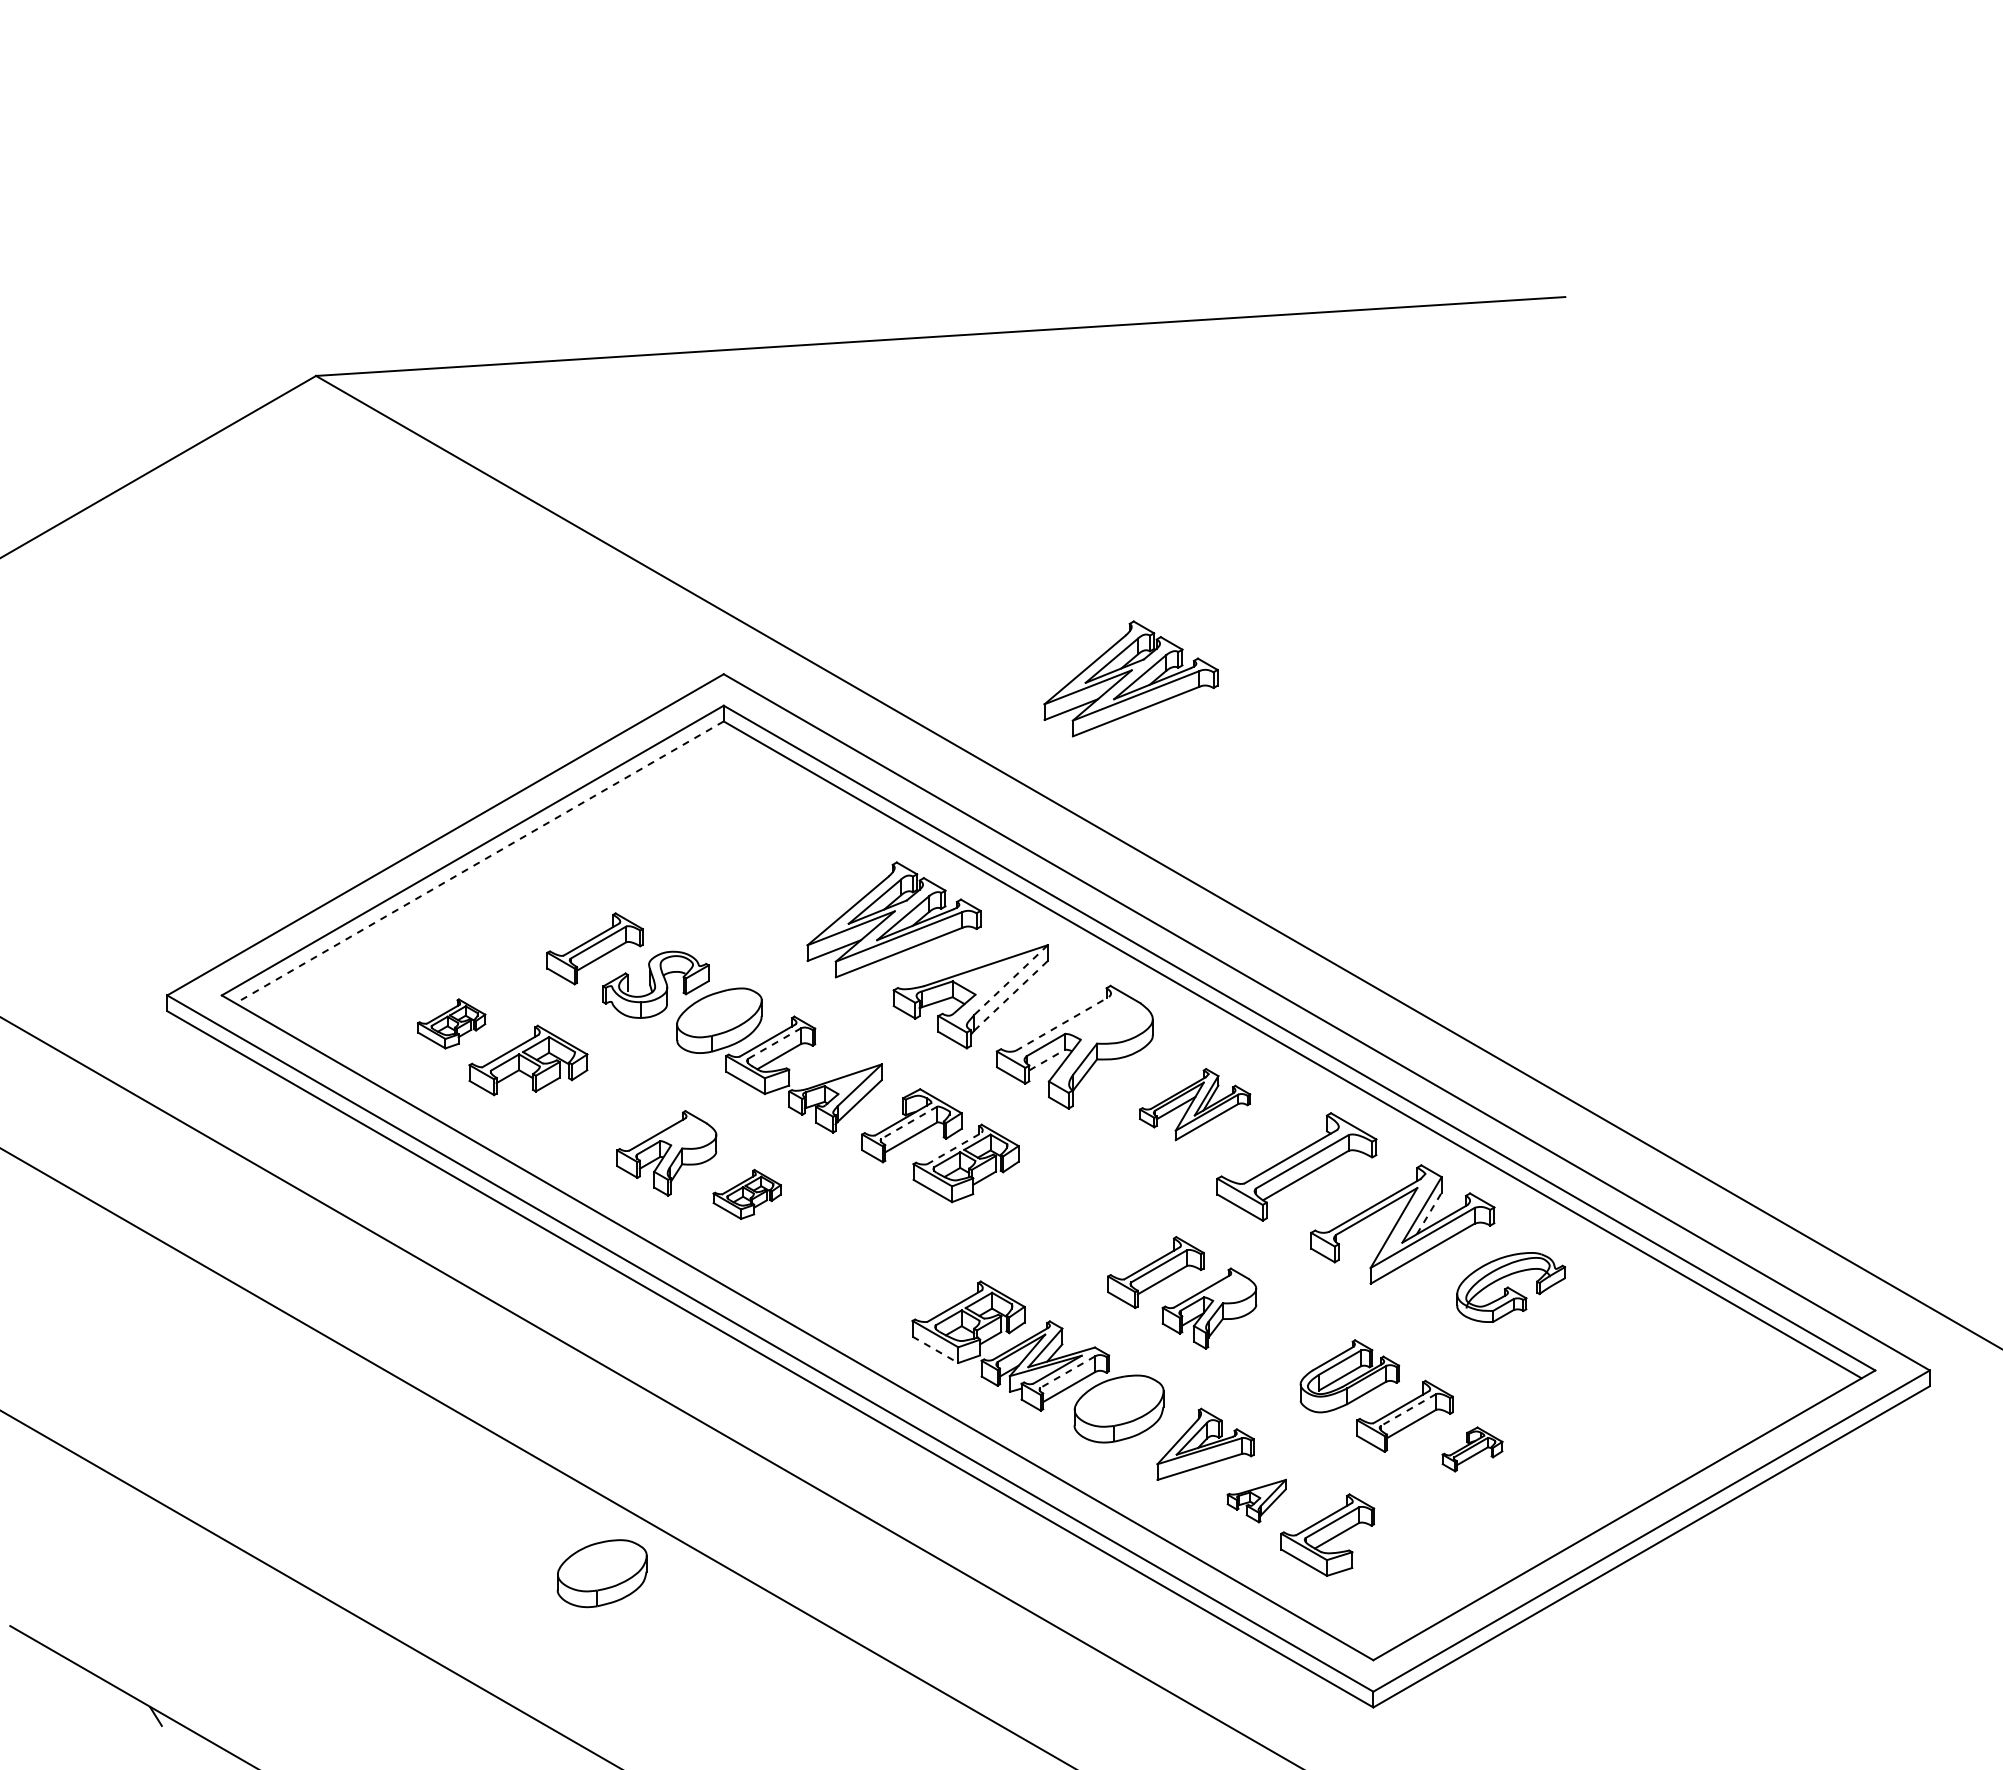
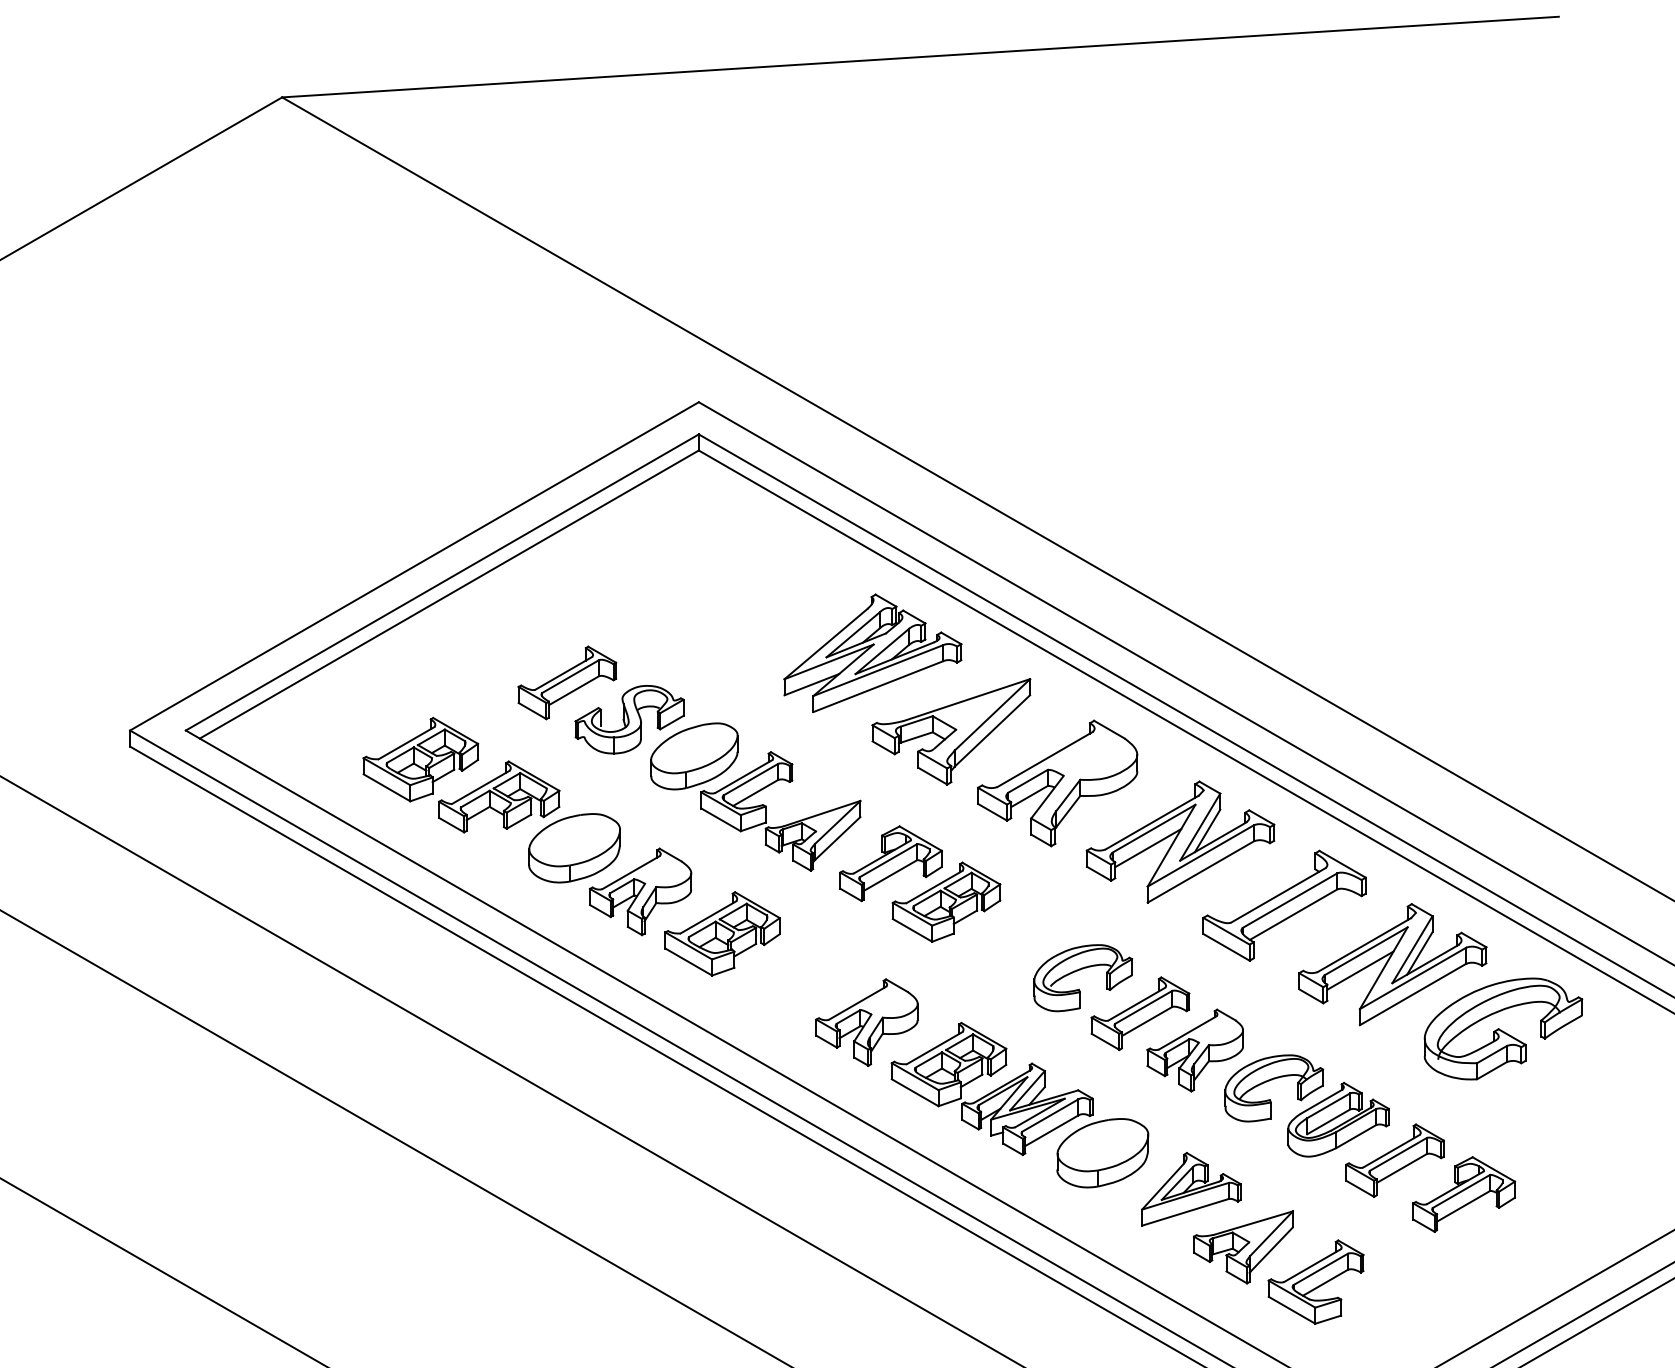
part: (1130, 678) -> (1114, 406), removed
line: (479, 862) -> (449, 594), dashed -> solid
line: (1011, 980) -> (992, 715), dashed -> solid
line: (1011, 995) -> (992, 730), dashed -> solid
part: (451, 1023) -> (420, 759), size x1.67
line: (1062, 1023) -> (1045, 759), dashed -> solid
line: (774, 1043) -> (750, 779), dashed -> solid
line: (1047, 1060) -> (1029, 797), dashed -> solid
part: (1194, 1104) -> (1179, 841), size x1.67
line: (908, 1123) -> (887, 861), dashed -> solid
line: (954, 1148) -> (934, 886), dashed -> solid
part: (747, 1194) -> (723, 933), size x1.67
line: (1429, 1213) -> (1420, 953), dashed -> solid
part: (1096, 1230) -> (1079, 970), added
line: (1370, 1230) -> (1359, 970), added
part: (887, 1280) -> (866, 1021), added
part: (1511, 1287) -> (1503, 1029), size x1.43
part: (1283, 1338) -> (1270, 1081), added
line: (935, 1350) -> (915, 1093), dashed -> solid
line: (1067, 1372) -> (1050, 1115), dashed -> solid
line: (1407, 1410) -> (1397, 1154), dashed -> solid
part: (1472, 1449) -> (1464, 1194), size x1.67
part: (1256, 1500) -> (1243, 1246), size x1.67
part: (601, 1573) -> (573, 848), moved

